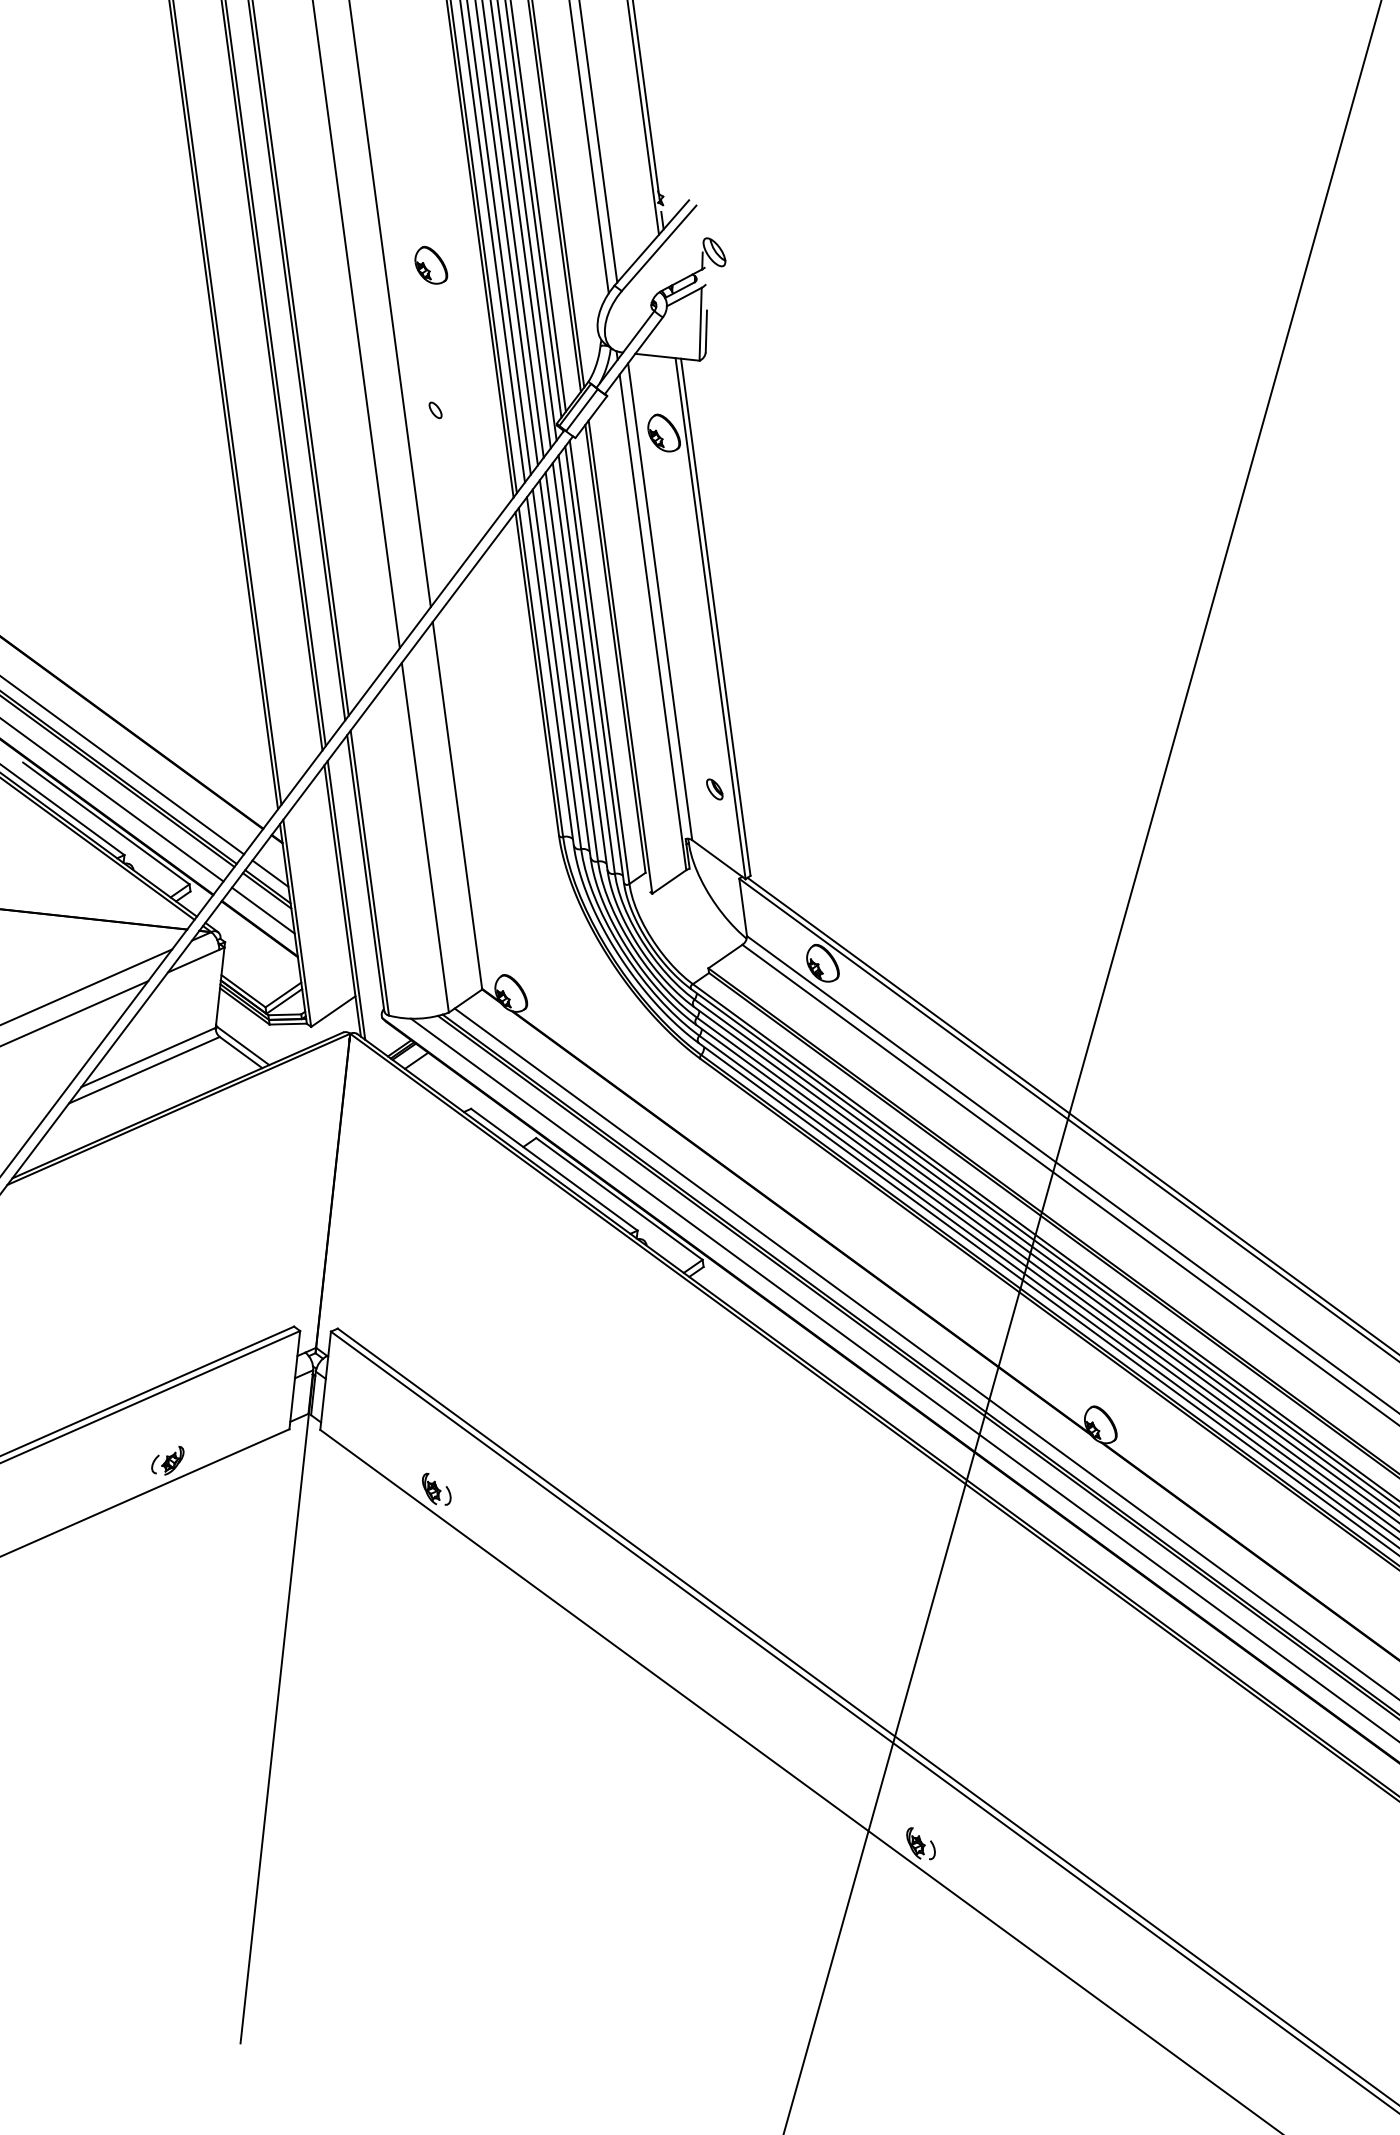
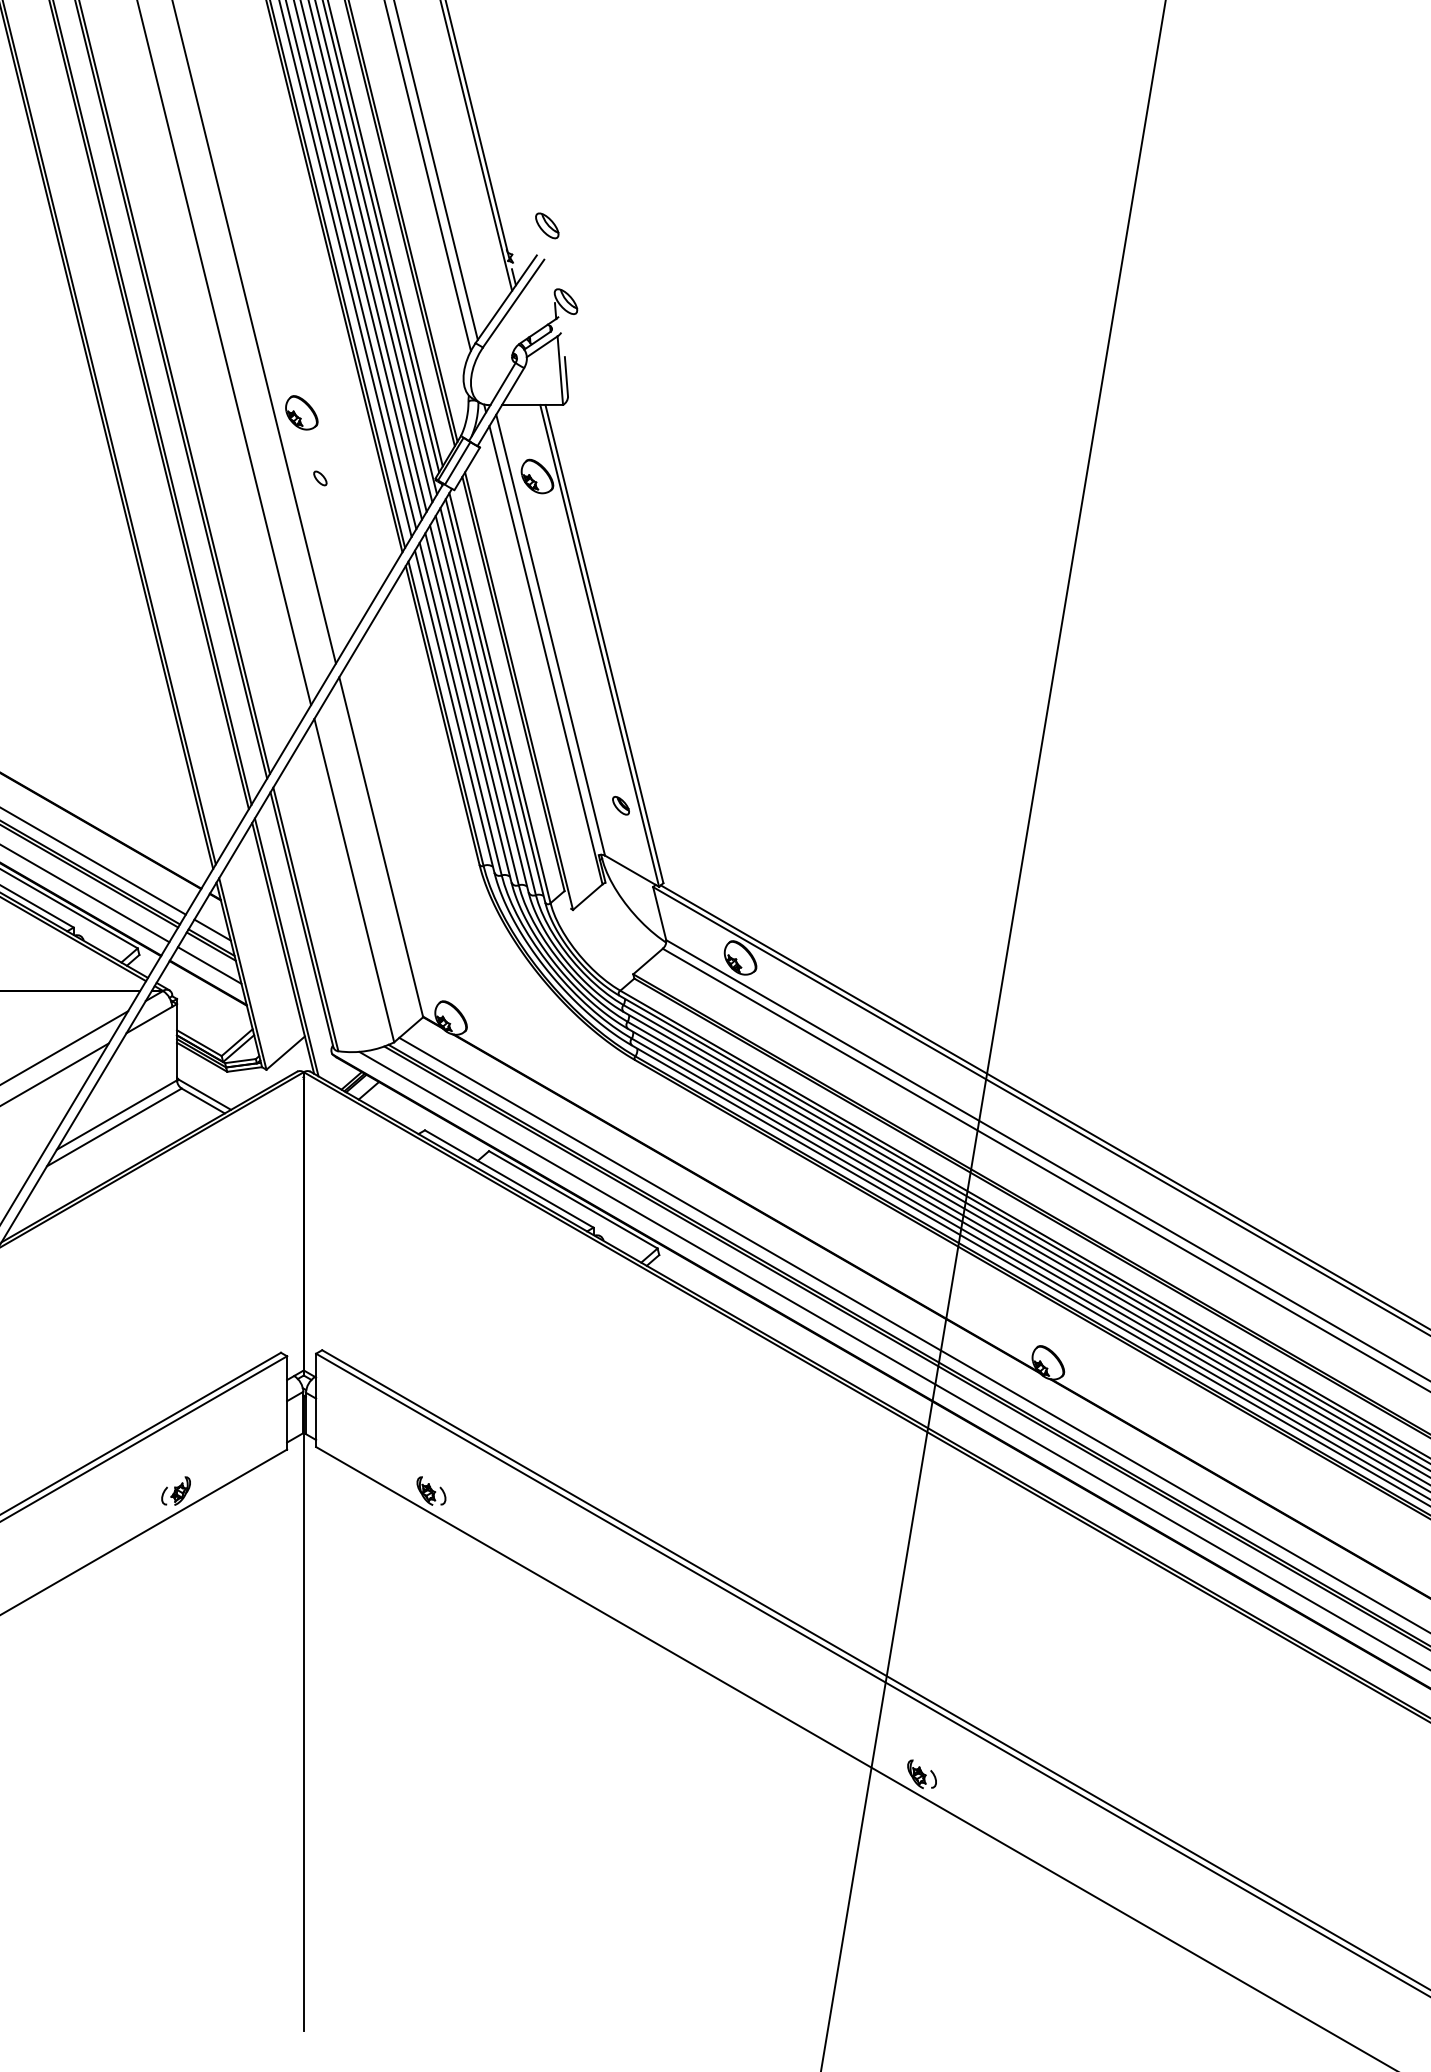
part: (703, 169) -> (547, 225), added
part: (431, 265) -> (301, 412), moved

